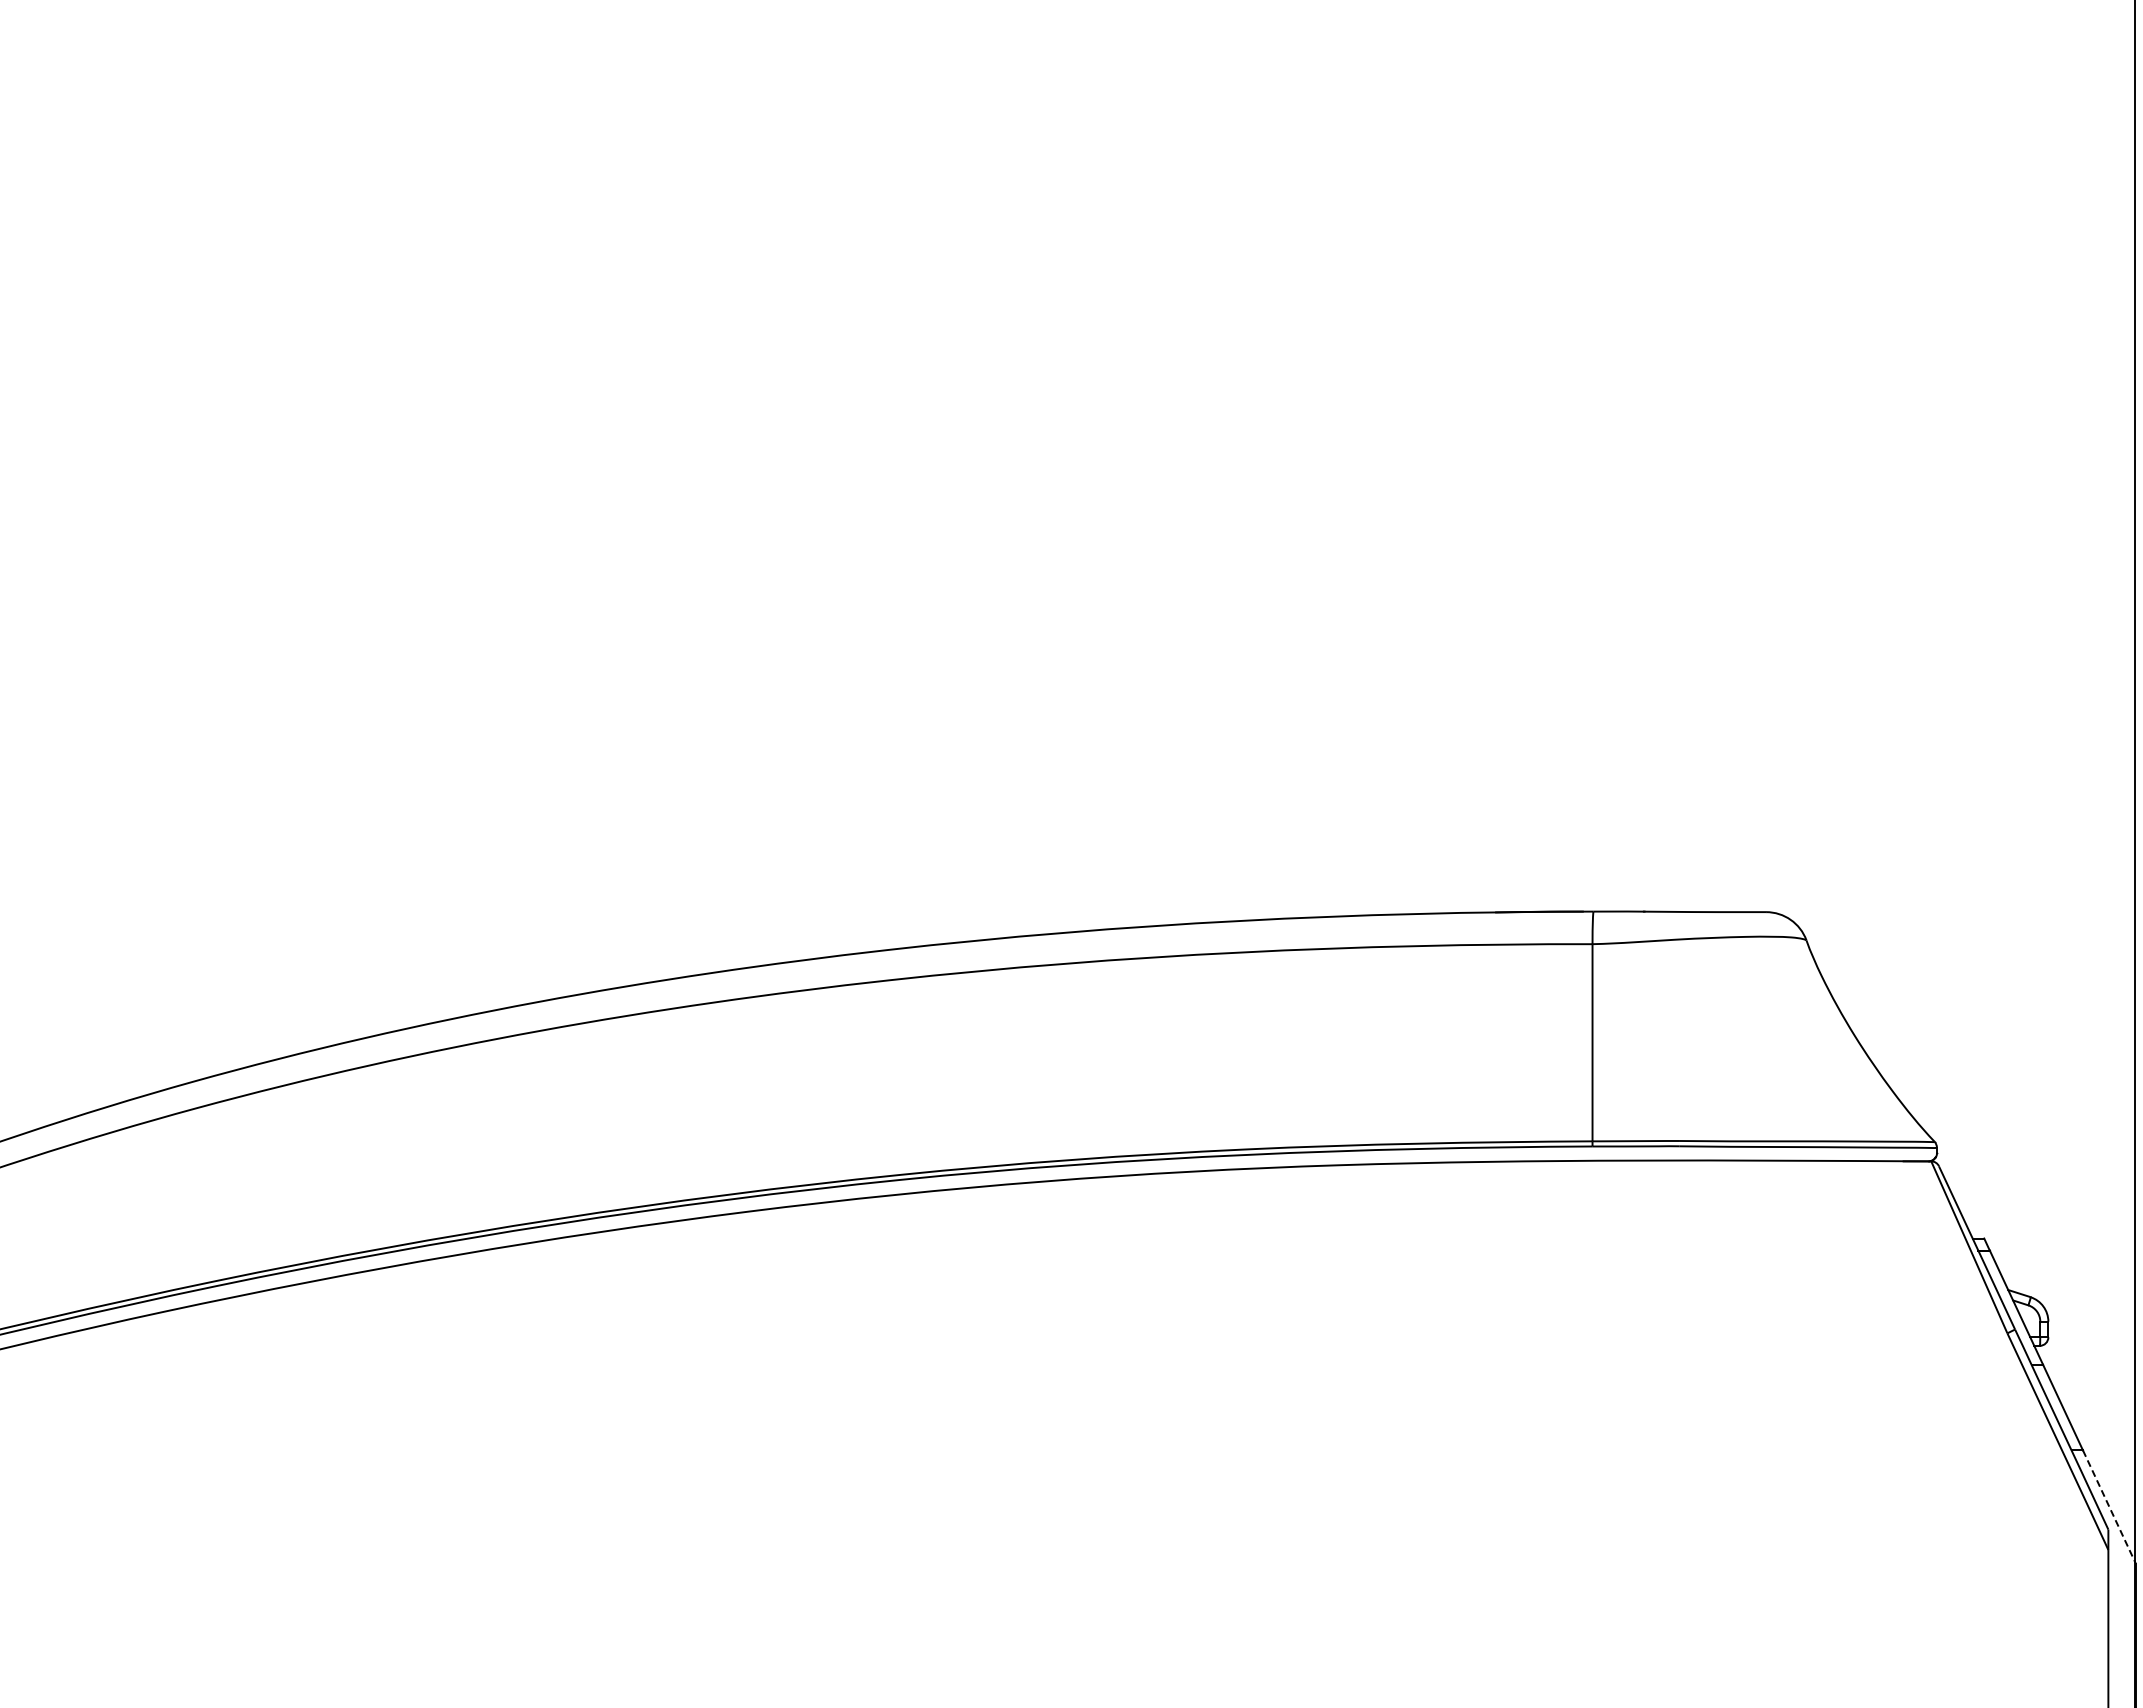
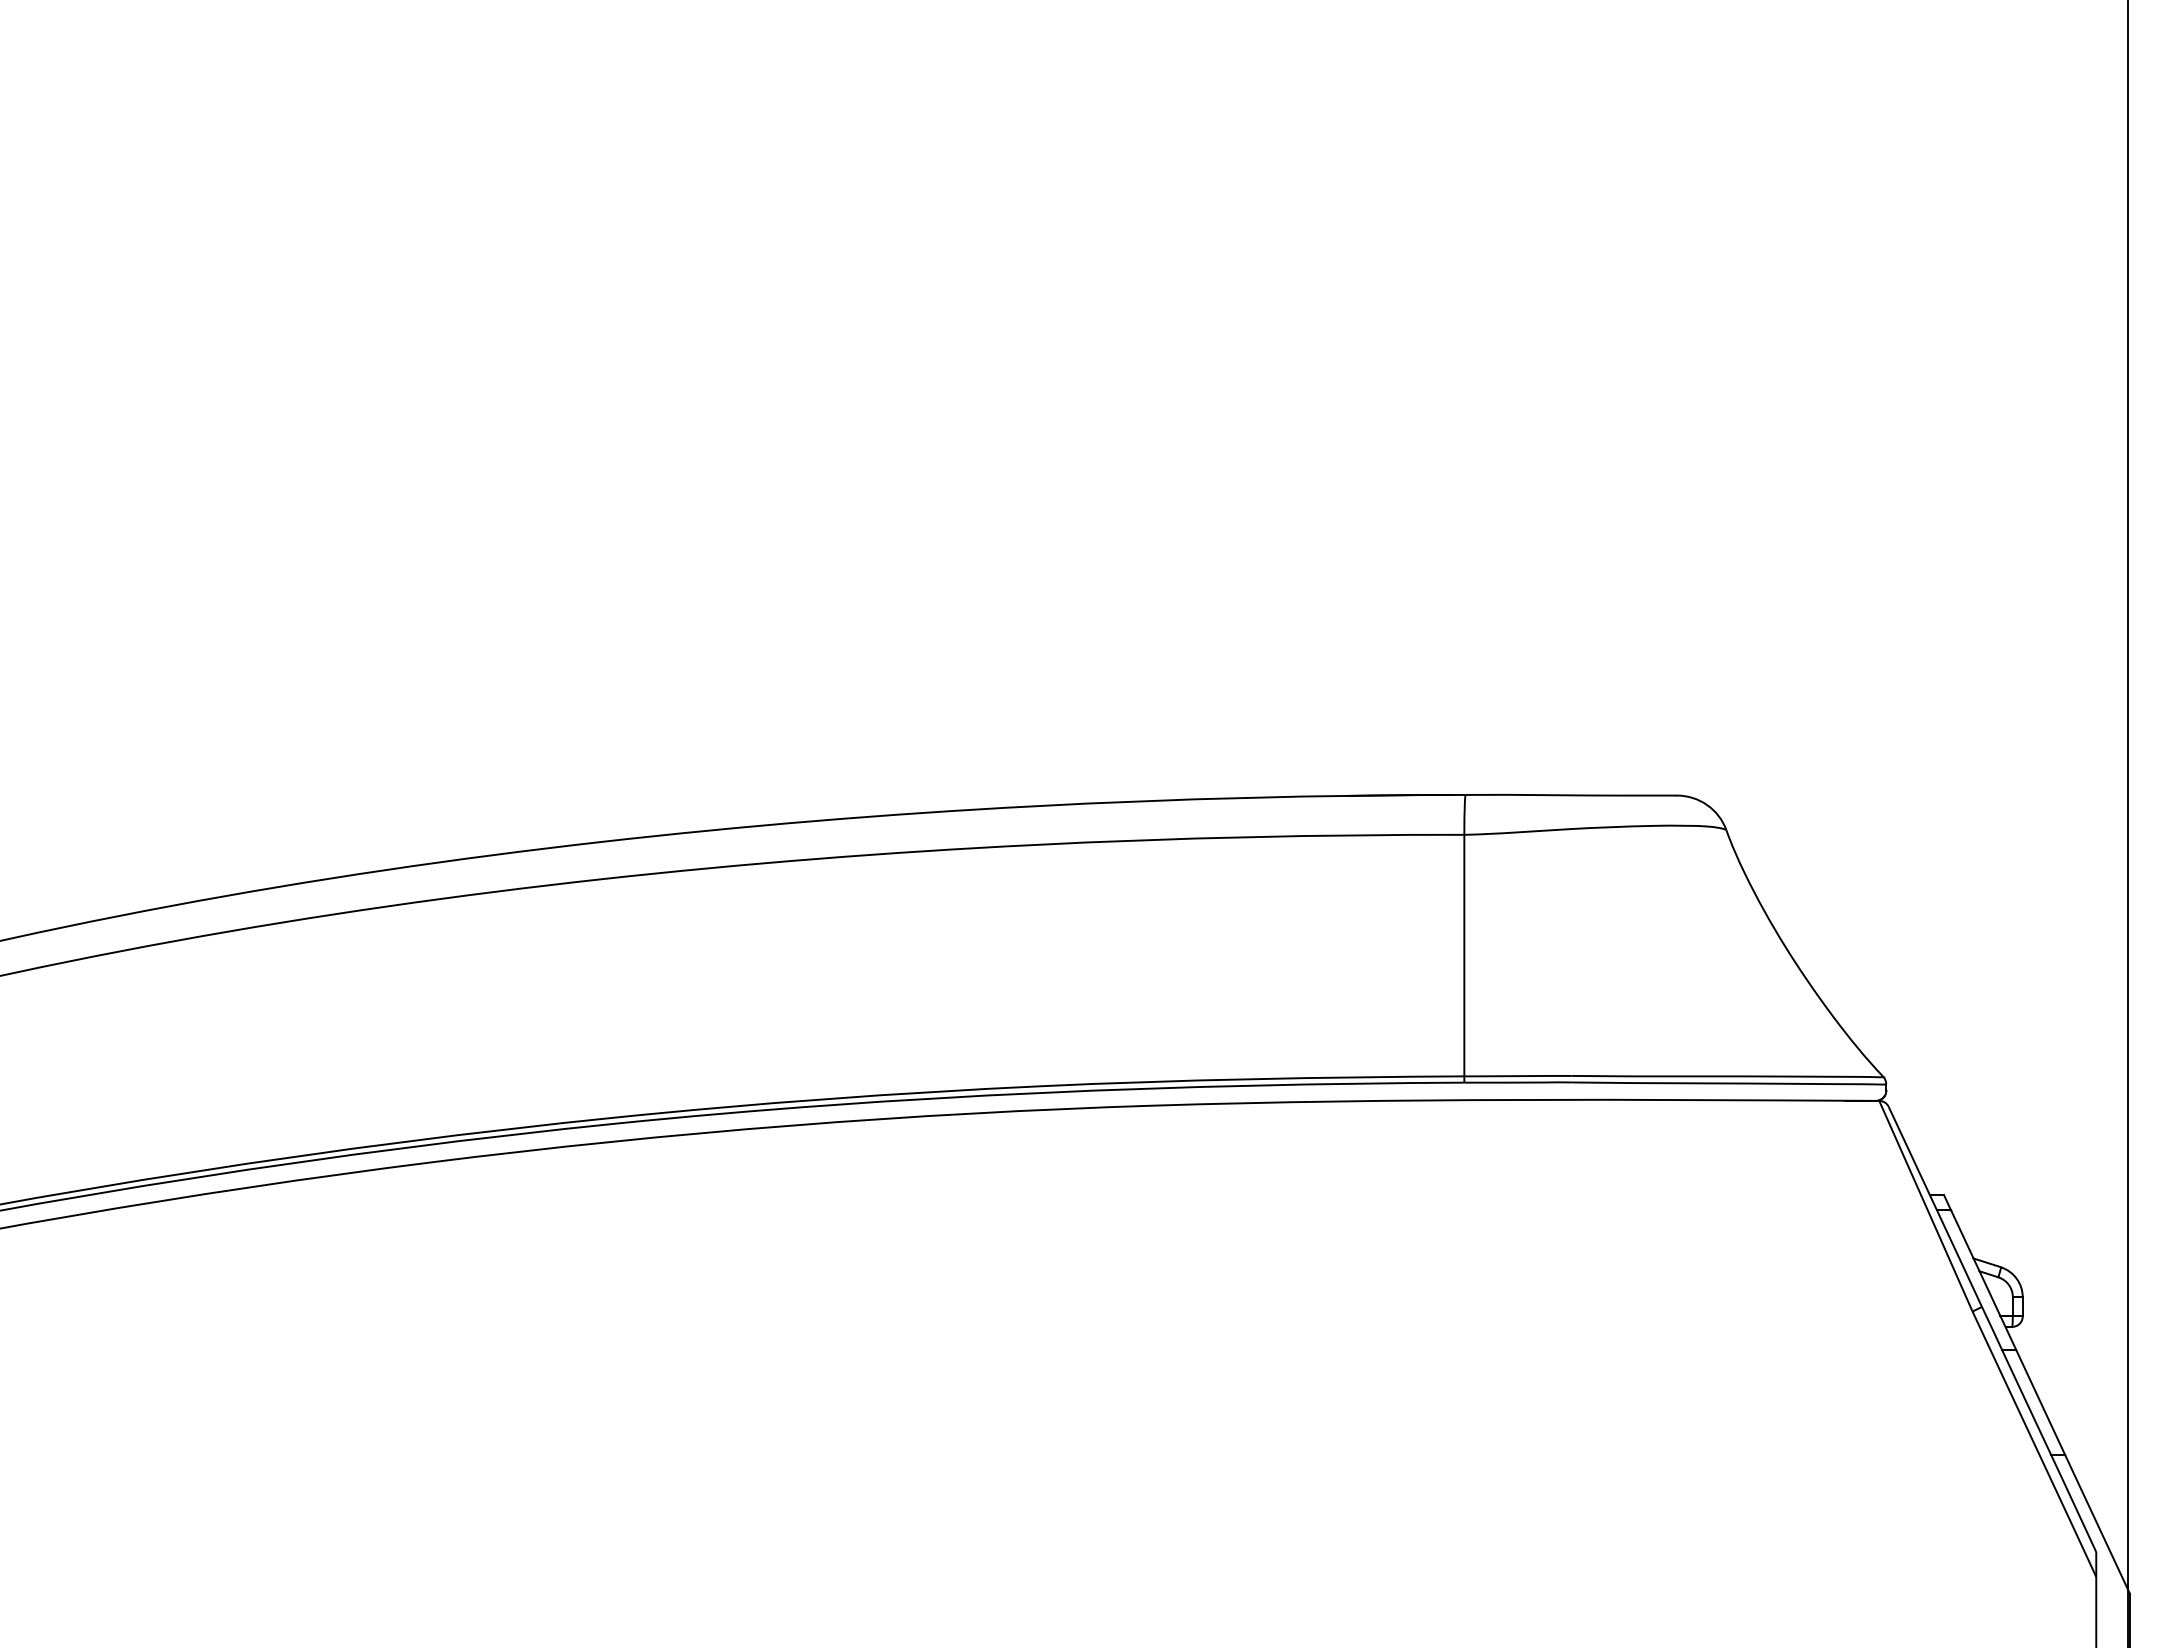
line: (2109, 1507) -> (2097, 1524), dashed -> solid

